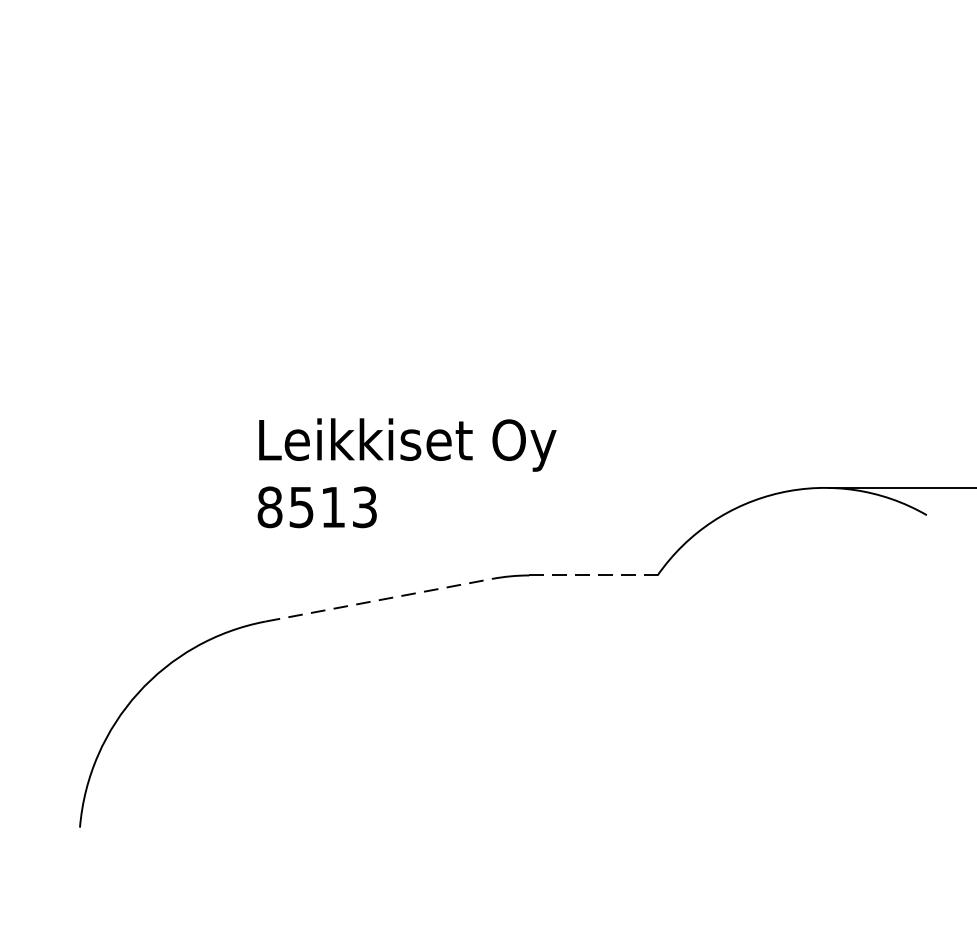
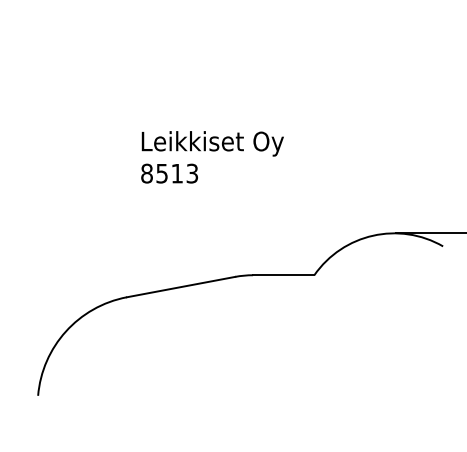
text: (406, 473) -> (212, 157), moved
line: (593, 576) -> (283, 275), dashed -> solid
line: (379, 599) -> (181, 286), dashed -> solid

